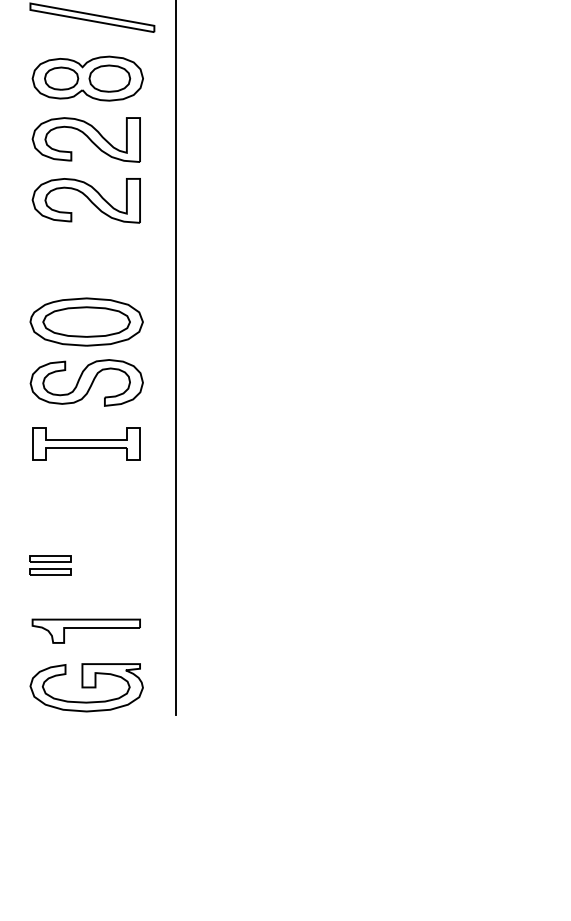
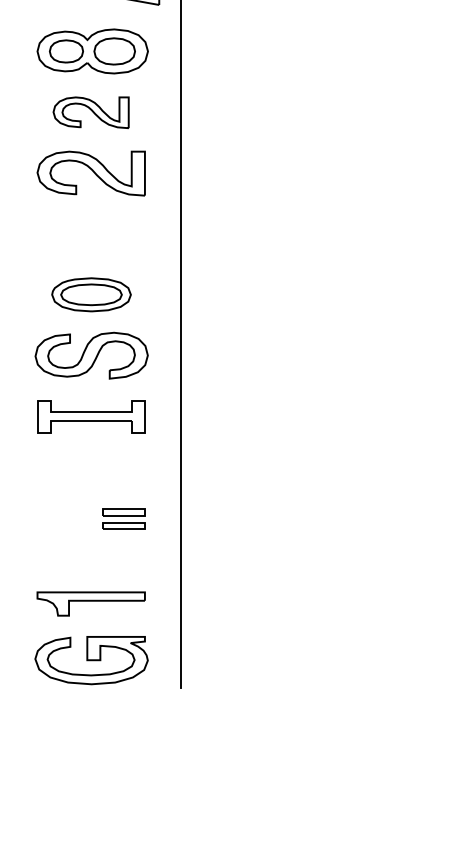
part: (85, 139) -> (90, 112), size x0.7
part: (86, 321) -> (91, 294), size x0.7
part: (50, 565) -> (124, 519), moved

